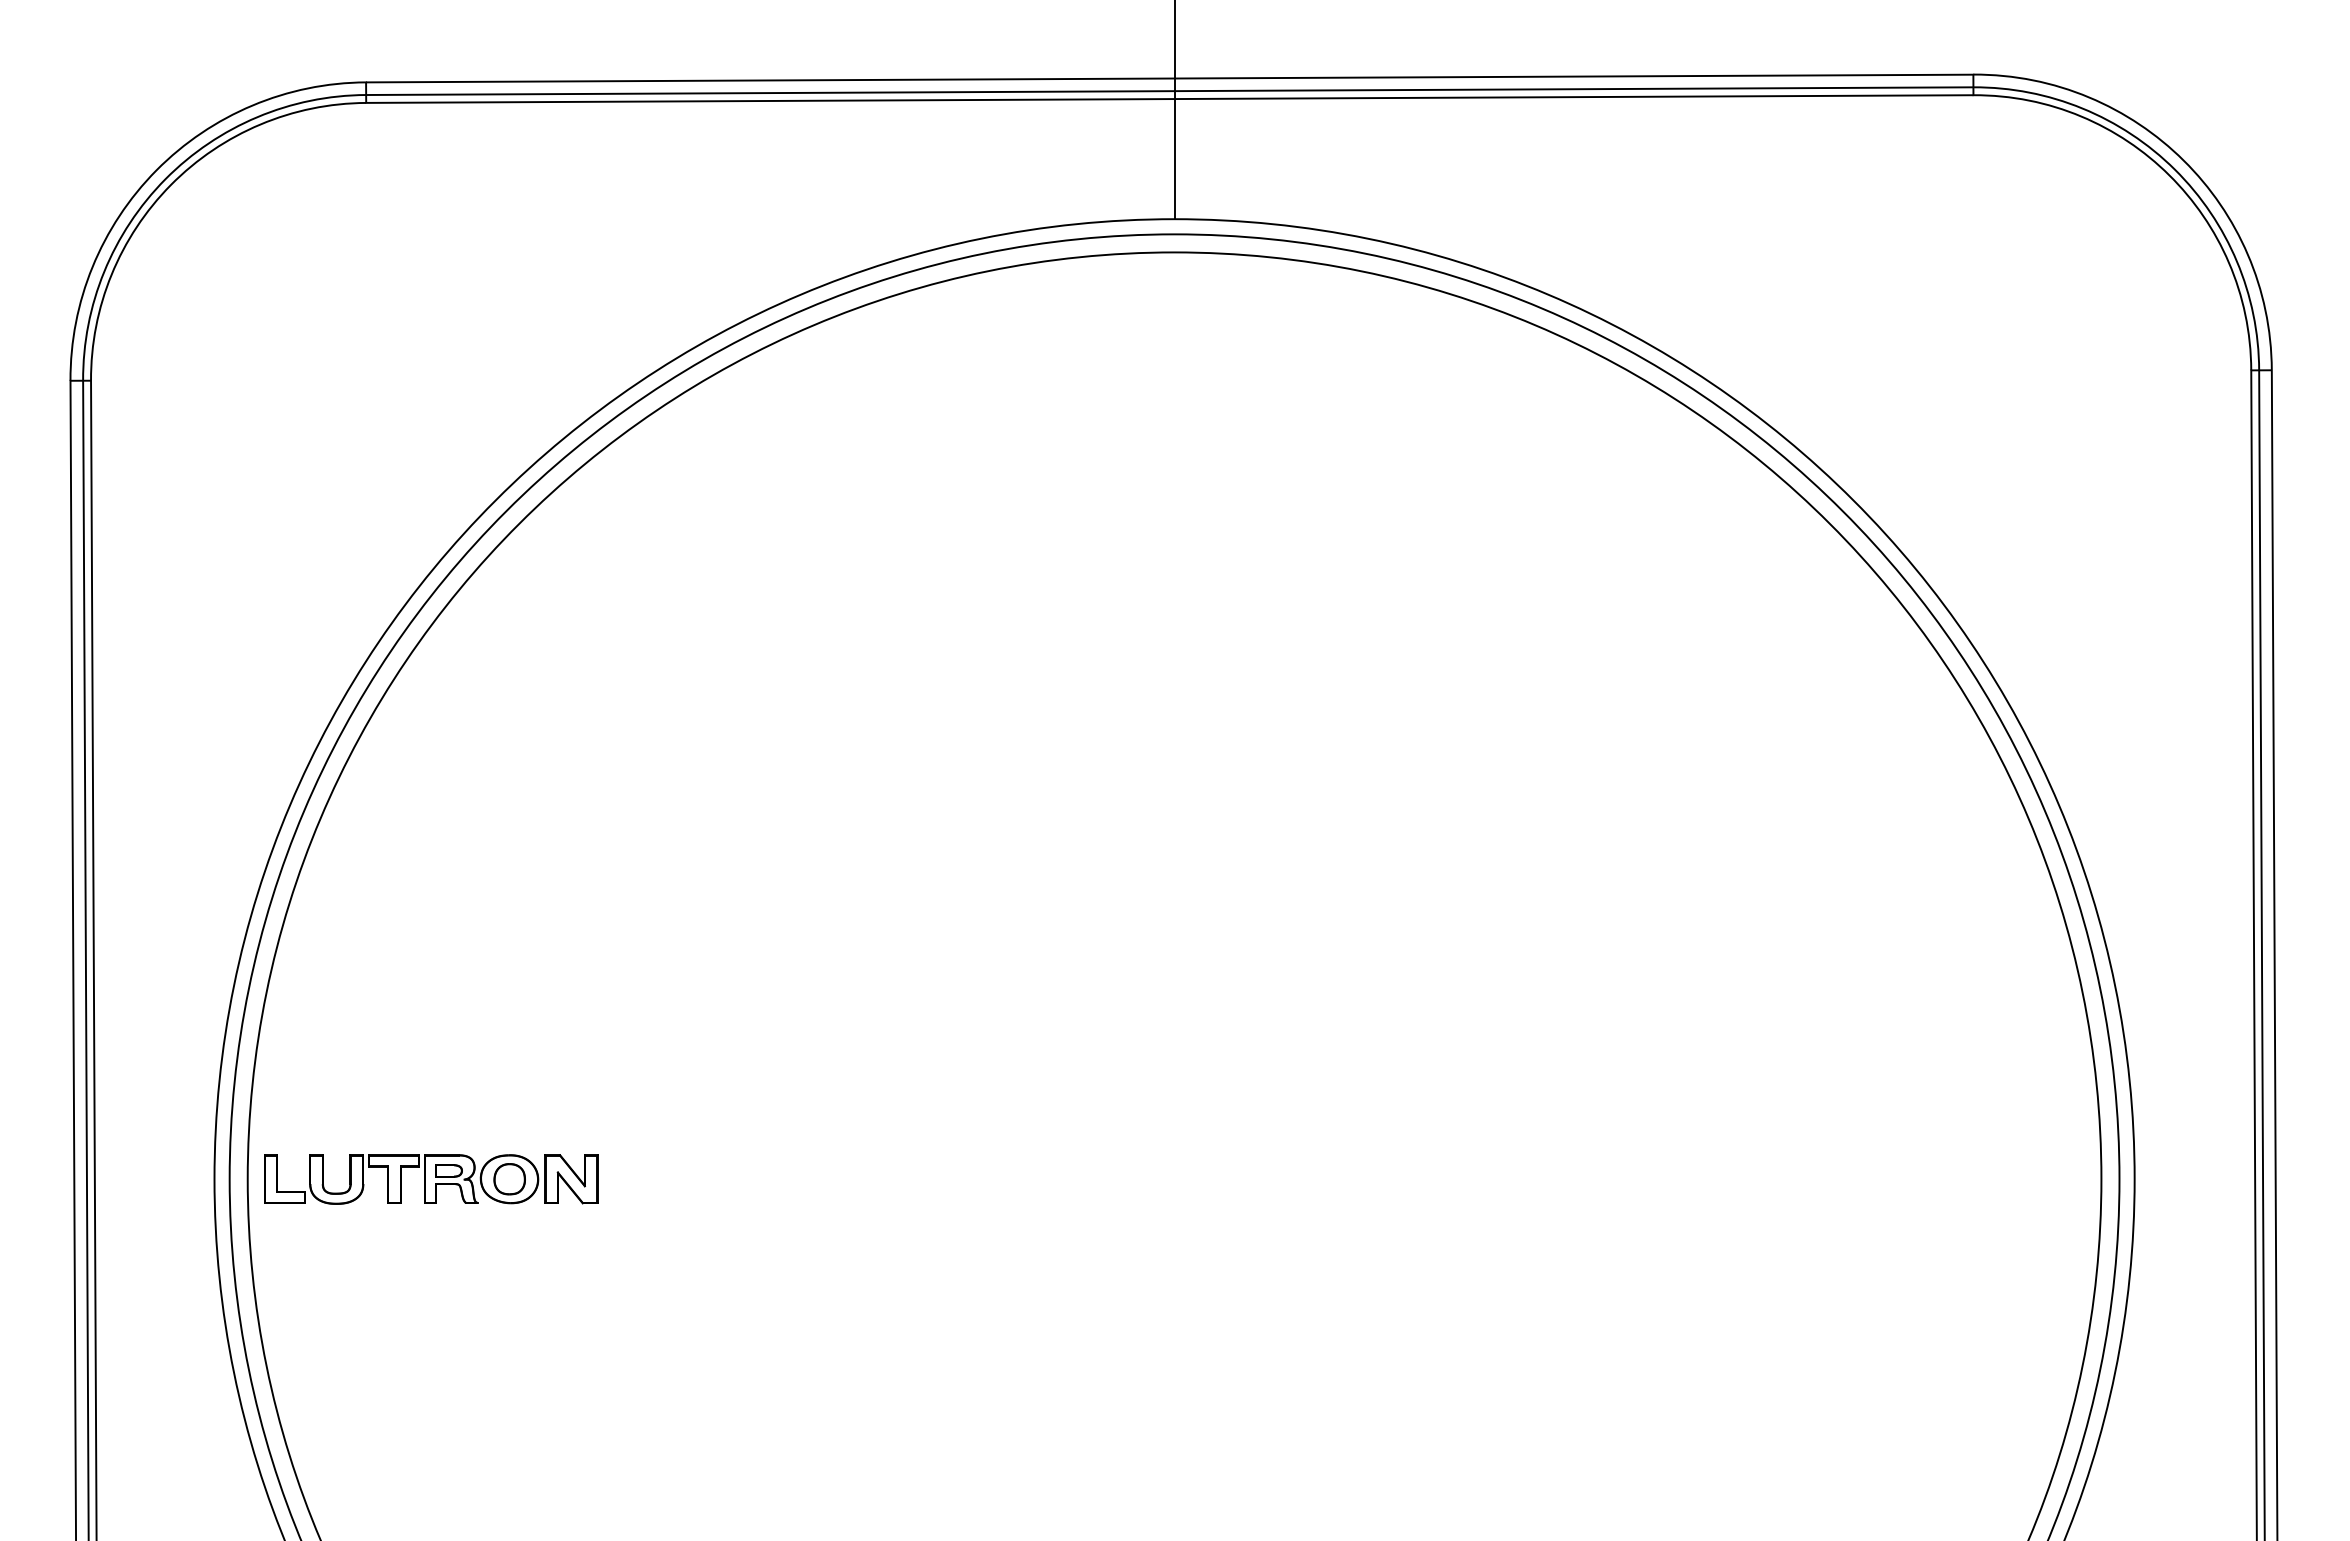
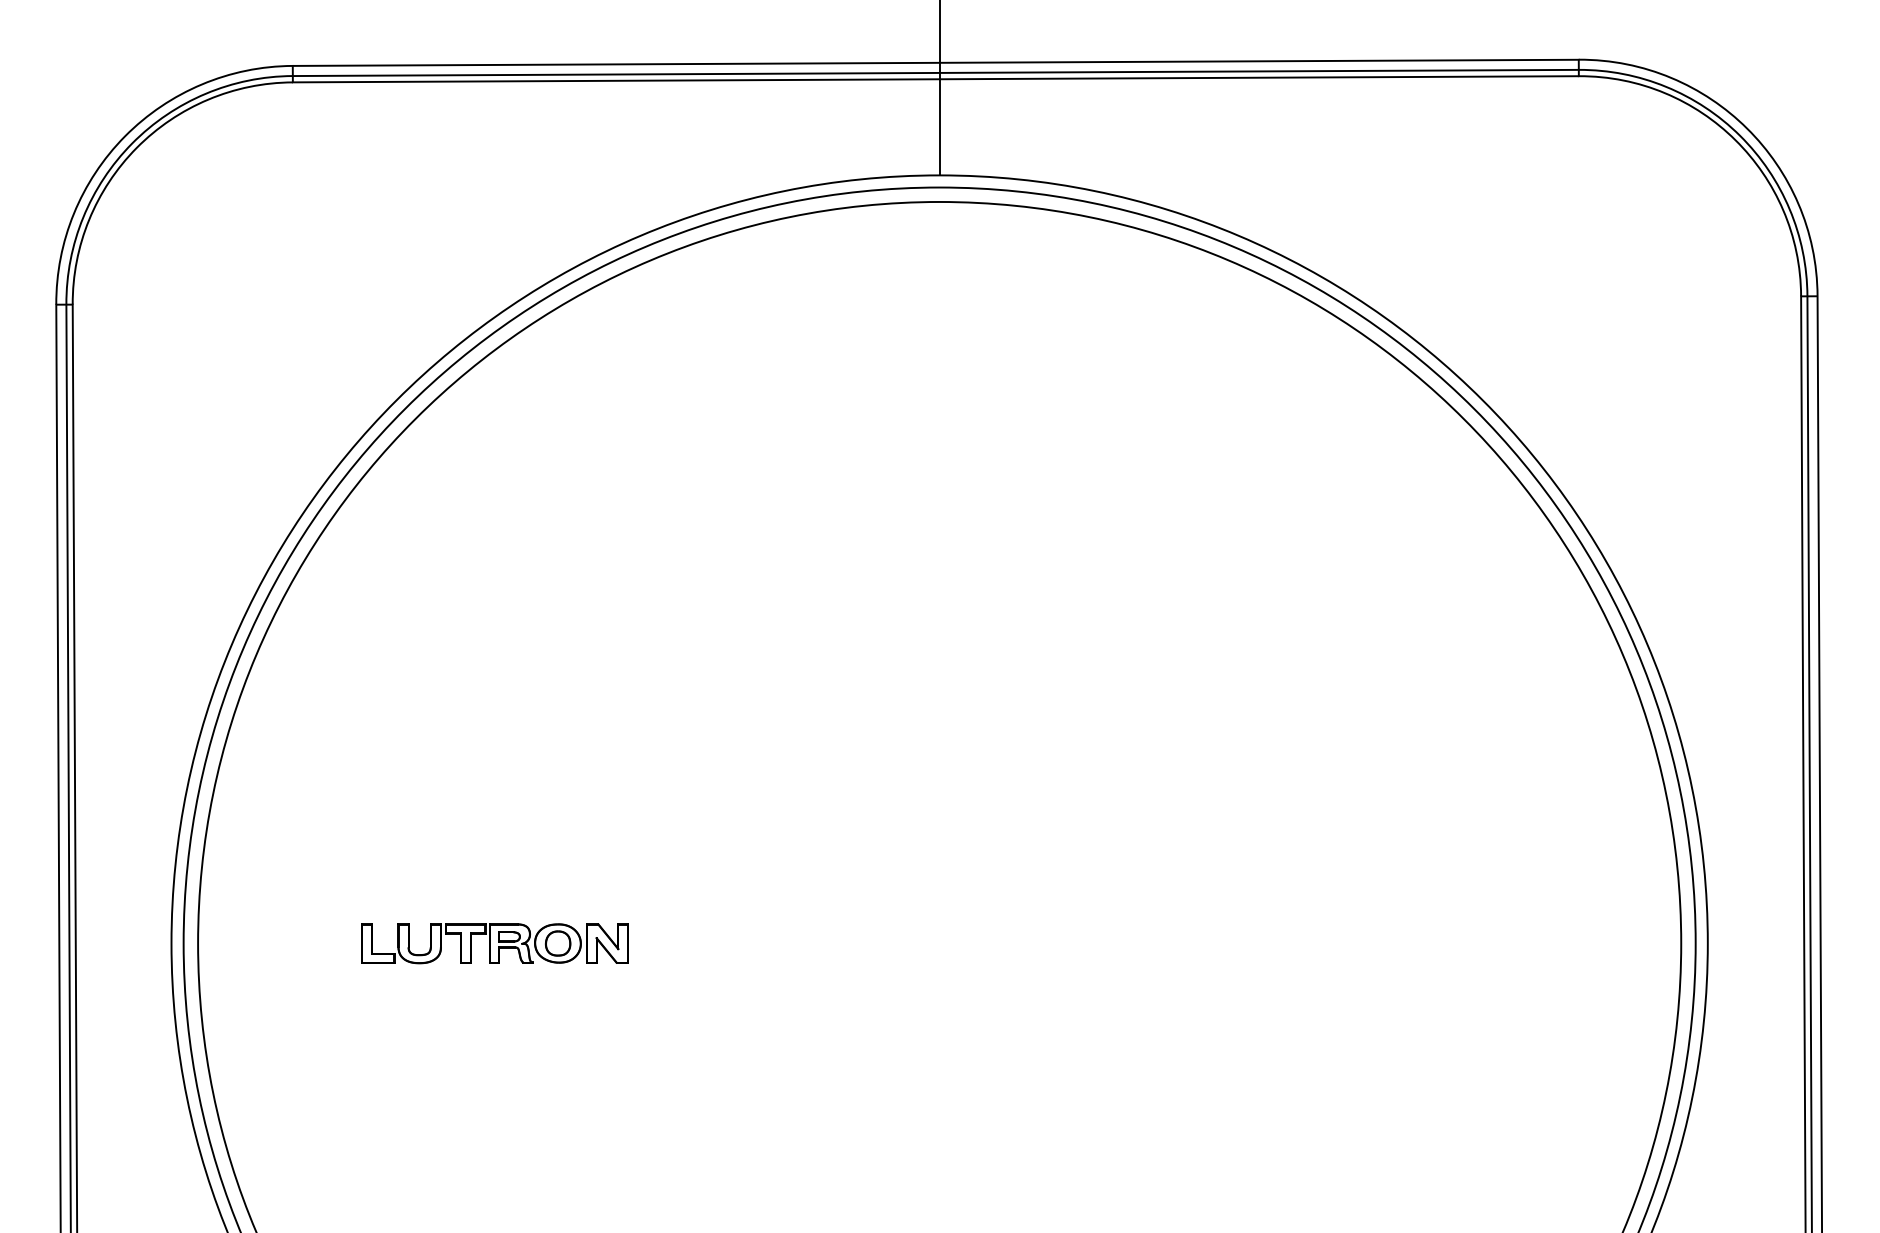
part: (431, 1179) -> (495, 943), moved

